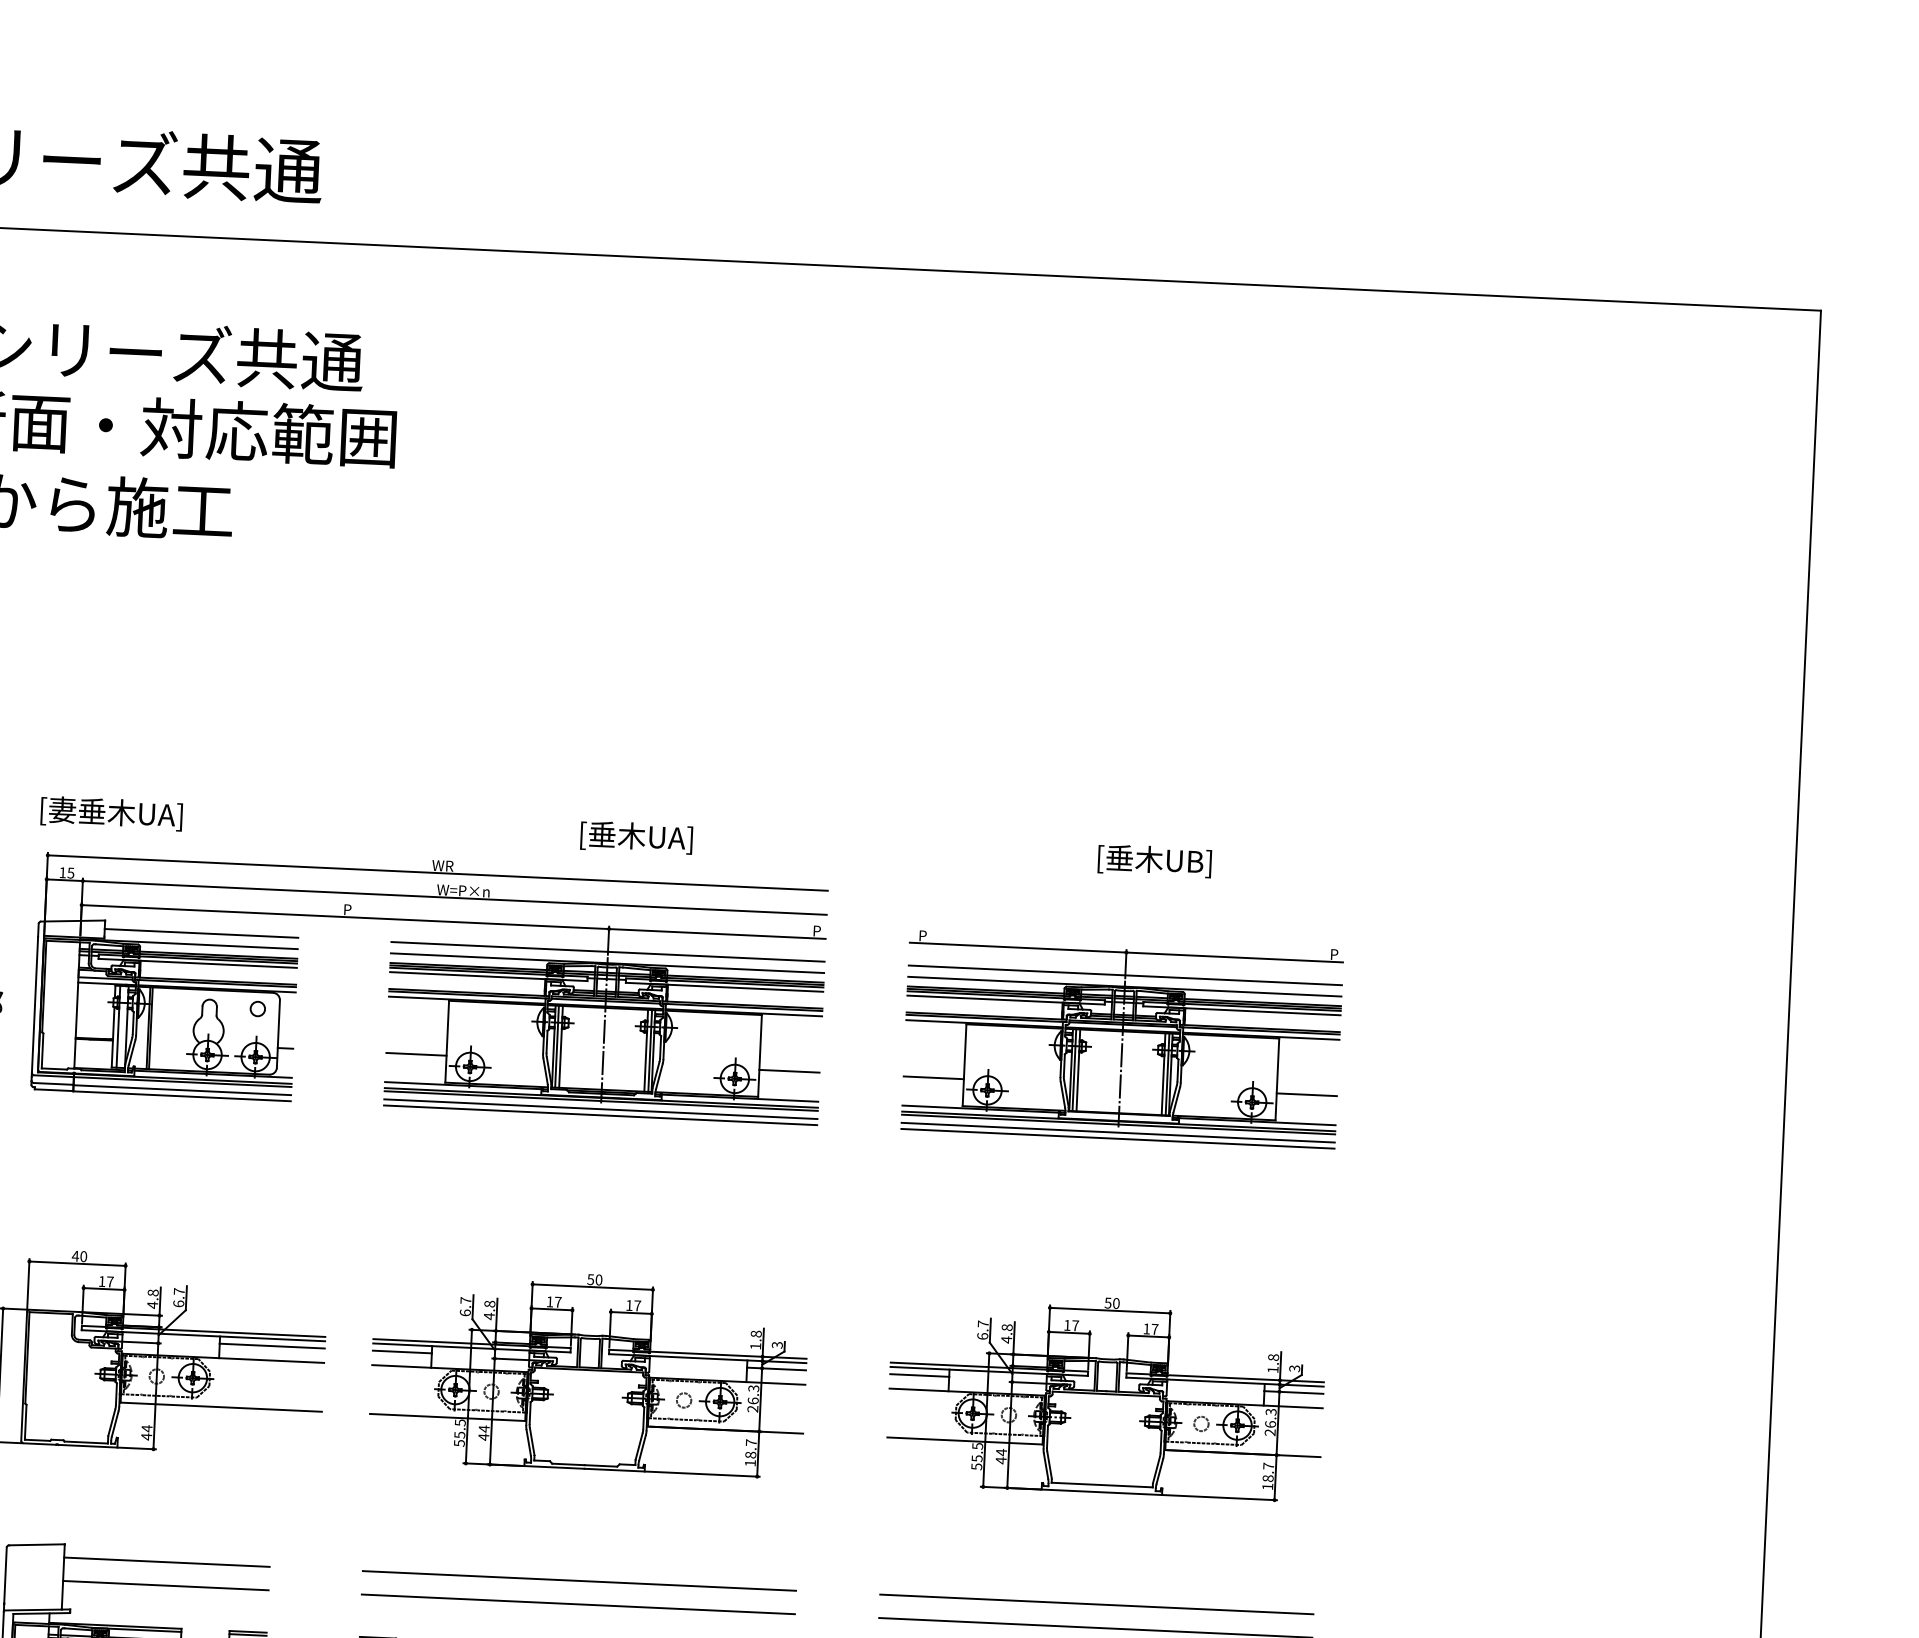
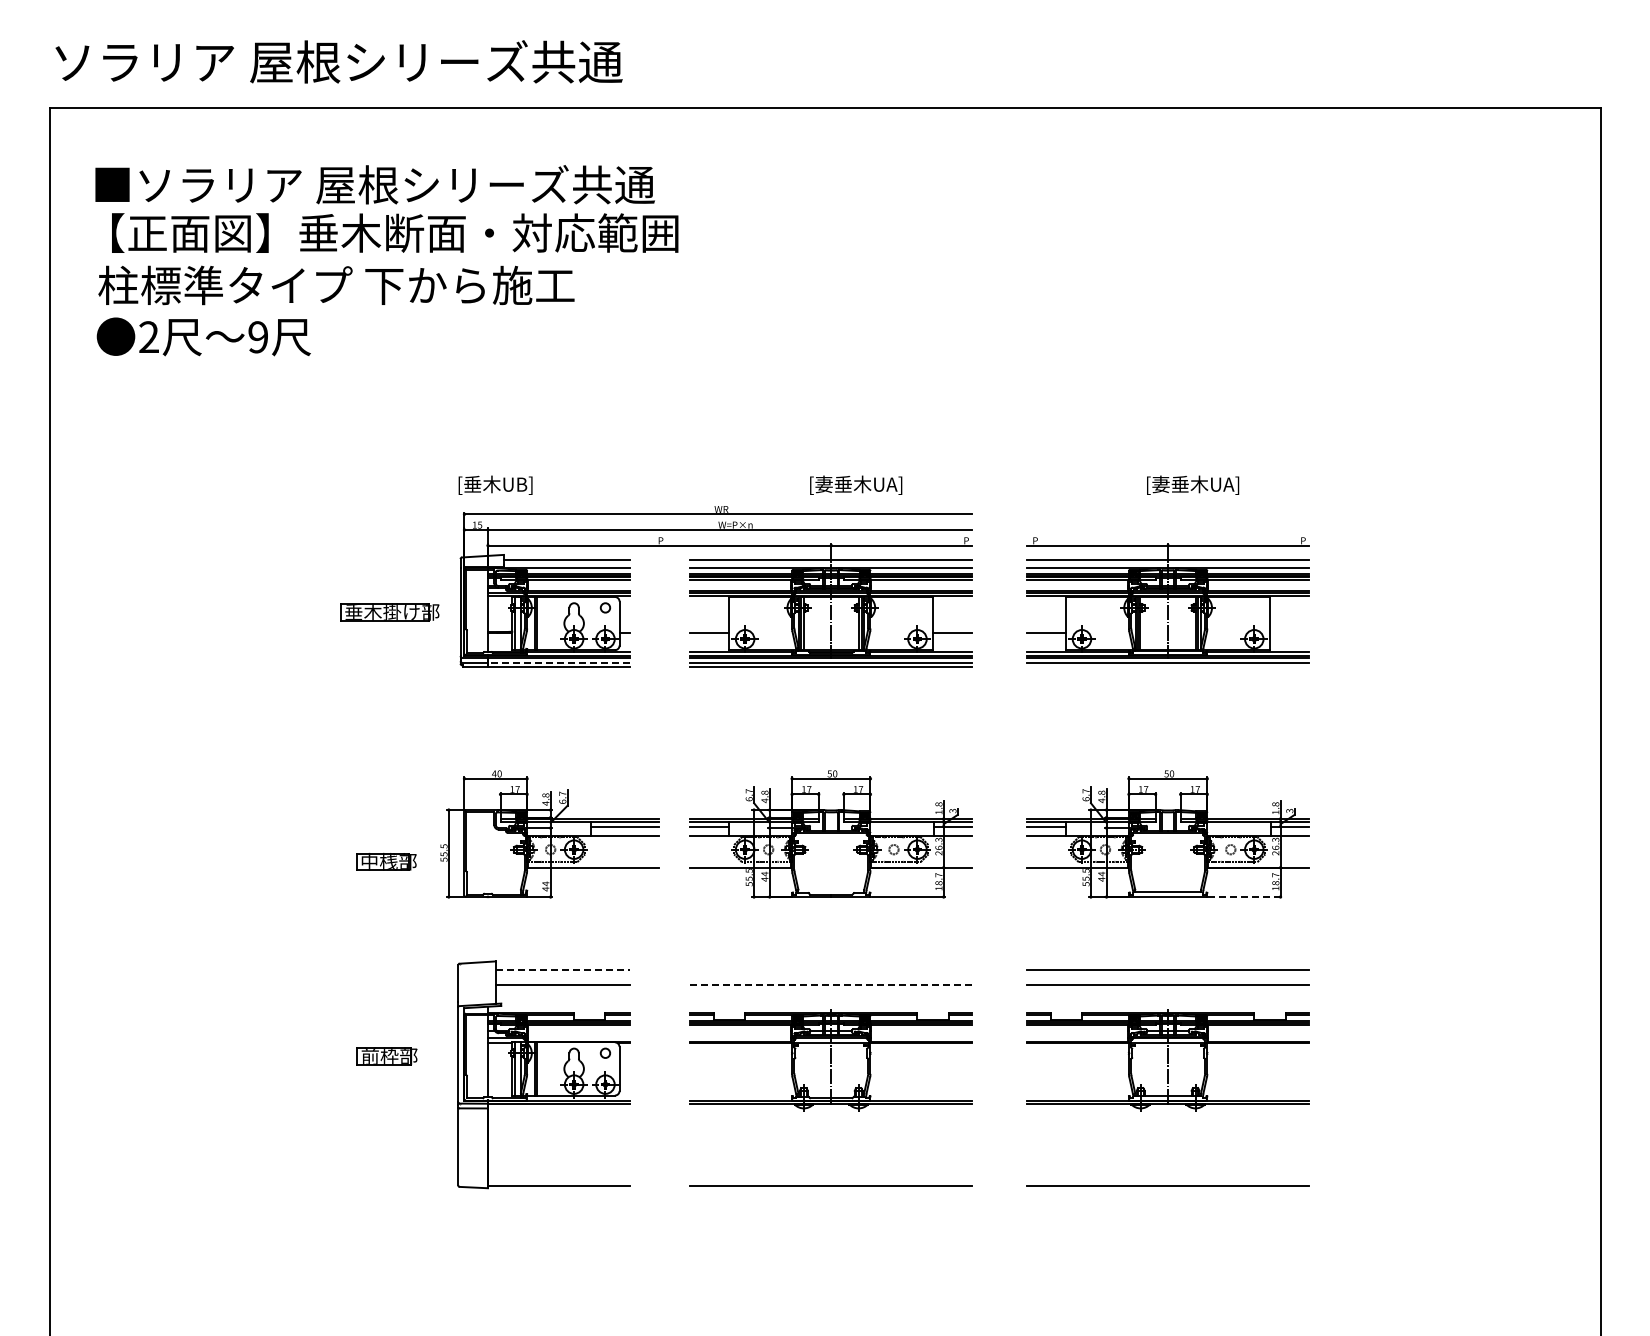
text: (115, 812) -> (507, 484), [妻垂木UA] -> [垂木UB]
text: (655, 837) -> (858, 484), [垂木UA] -> [妻垂木UA]
text: (1172, 860) -> (1195, 484), [垂木UB] -> [妻垂木UA]
line: (181, 1089) -> (558, 662), solid -> dashed
line: (1306, 1094) -> (1289, 632), removed
line: (1118, 1138) -> (1168, 666), removed
line: (1220, 1498) -> (1245, 897), solid -> dashed
line: (166, 1562) -> (562, 970), solid -> dashed
line: (579, 1581) -> (831, 970), removed
line: (578, 1604) -> (831, 985), solid -> dashed

